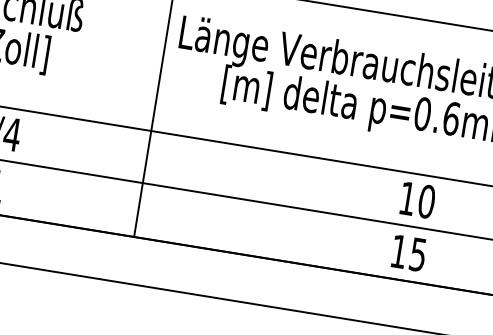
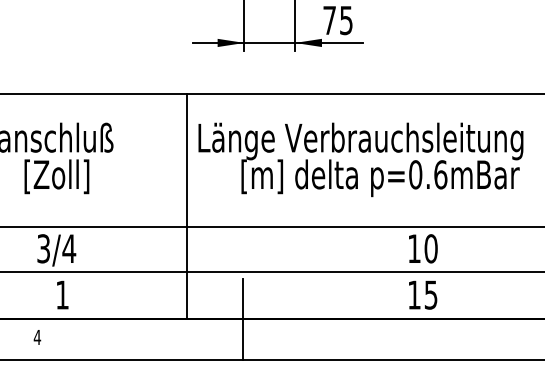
line: (197, 246) -> (242, 318), added

